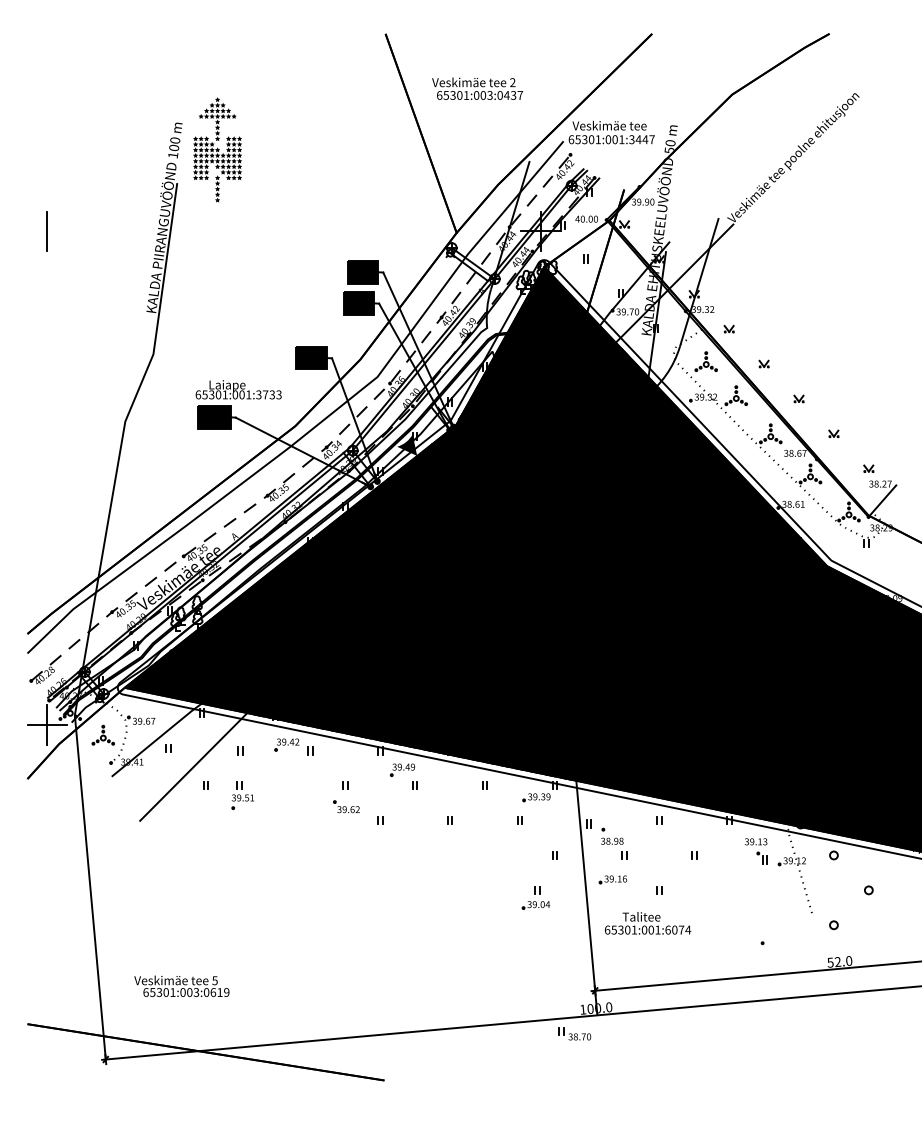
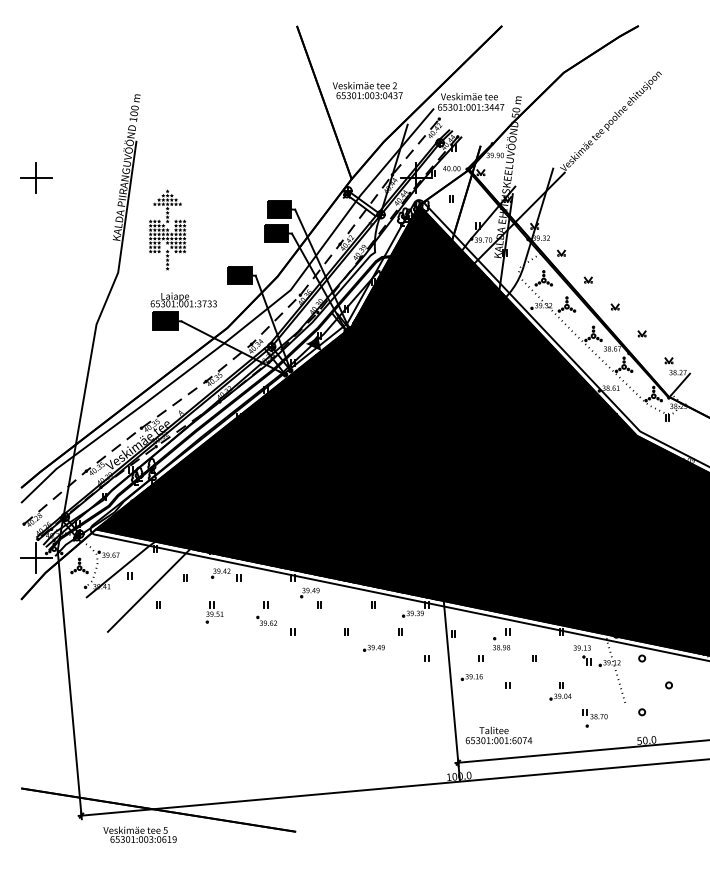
text: (477, 88) -> (367, 90), moved
part: (217, 149) -> (167, 229), moved
line: (46, 231) -> (35, 178), added
part: (242, 795) -> (214, 612), moved
part: (612, 835) -> (501, 643), moved
part: (485, 841) -> (373, 647), added
part: (535, 897) -> (560, 690), moved
text: (648, 923) -> (499, 735), moved
text: (837, 962) -> (644, 740), 52.0 -> 50.0
text: (181, 985) -> (139, 834), moved
part: (574, 1033) -> (594, 714), moved

